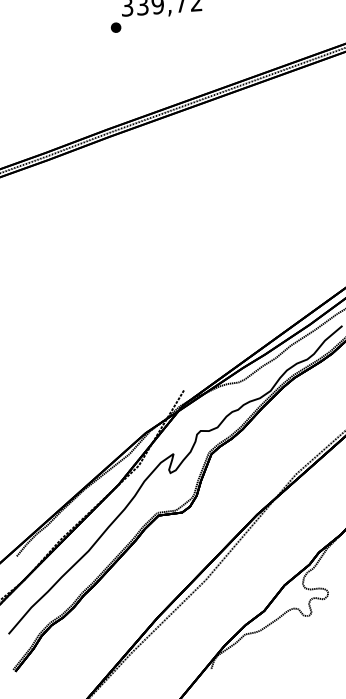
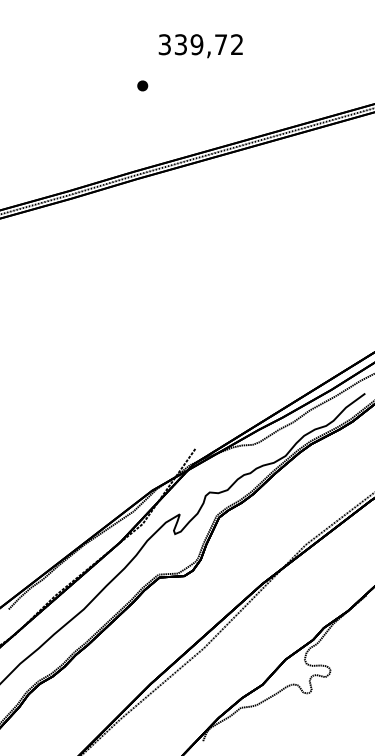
part: (115, 27) -> (142, 85), moved

